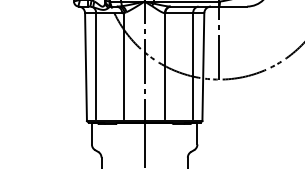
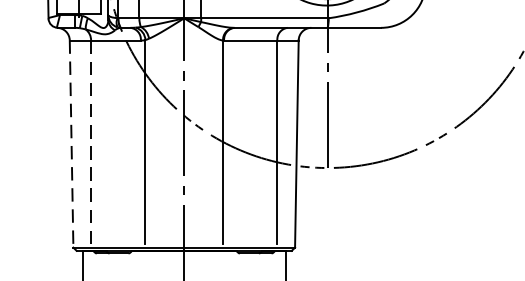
line: (96, 66) -> (91, 142), solid -> dashed
line: (86, 67) -> (72, 144), solid -> dashed

